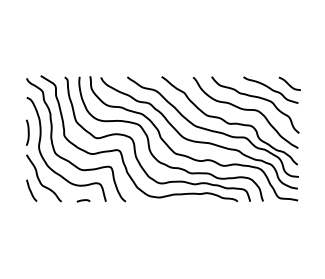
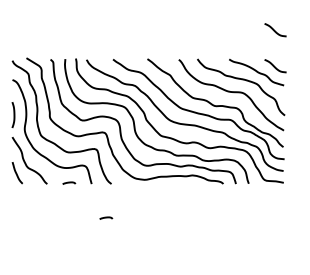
curve: (289, 47) -> (275, 29), added
curve: (120, 235) -> (106, 217), added

